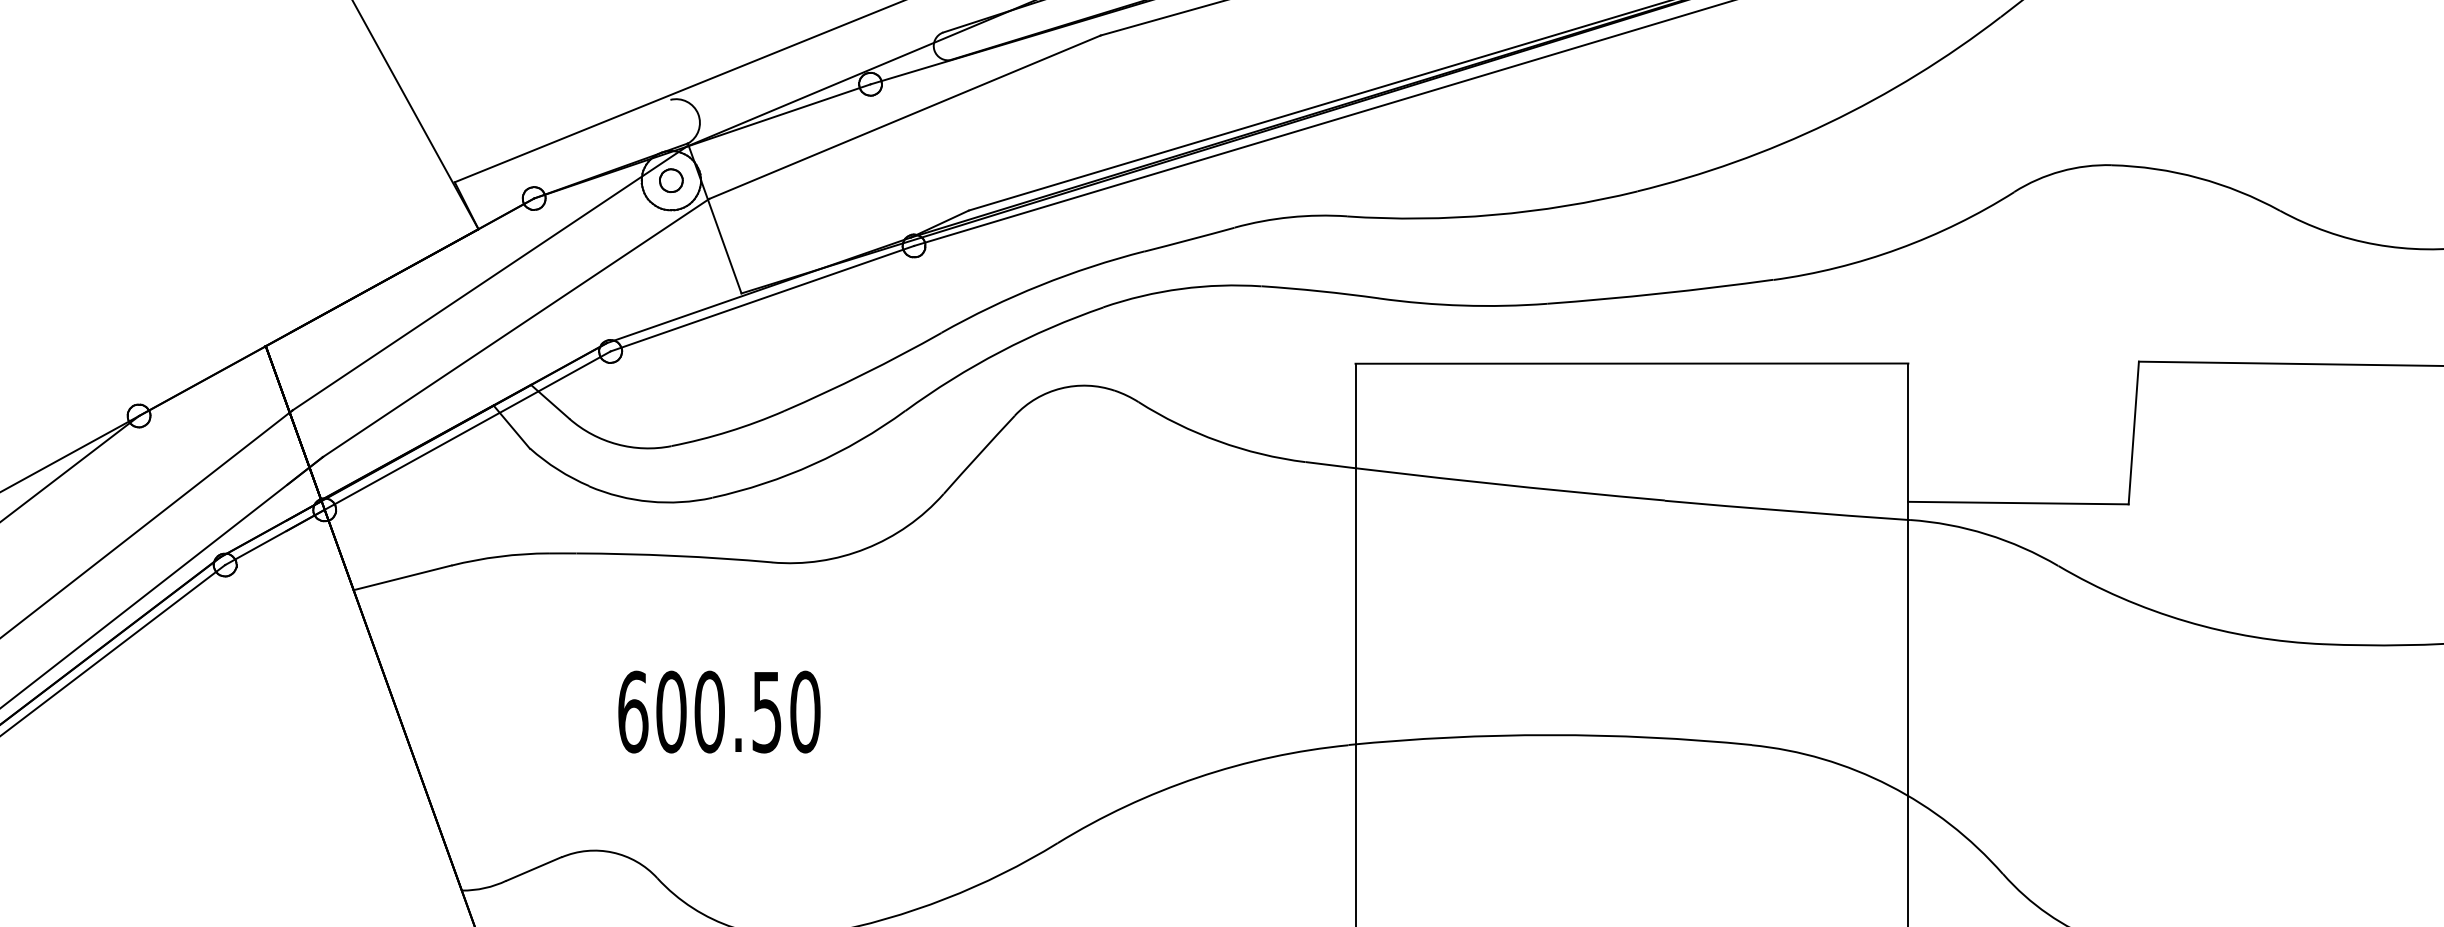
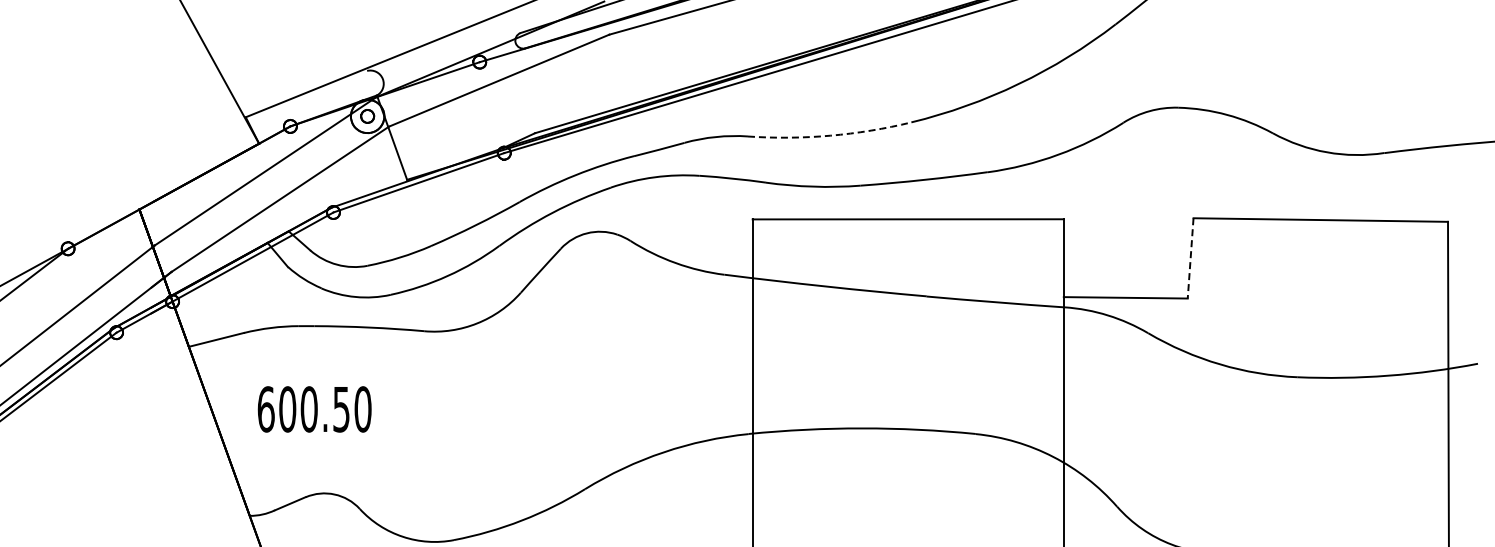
arc: (1493, 214) -> (830, 135), solid -> dashed
line: (2133, 433) -> (1190, 258), solid -> dashed
text: (719, 712) -> (314, 409), moved

